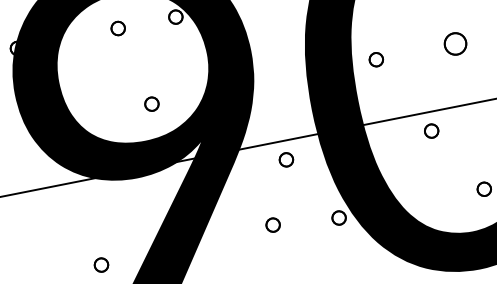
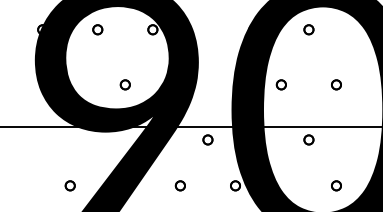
part: (117, 28) -> (97, 29), moved
part: (455, 43) -> (336, 84), size x0.62
part: (271, 224) -> (179, 185), moved

